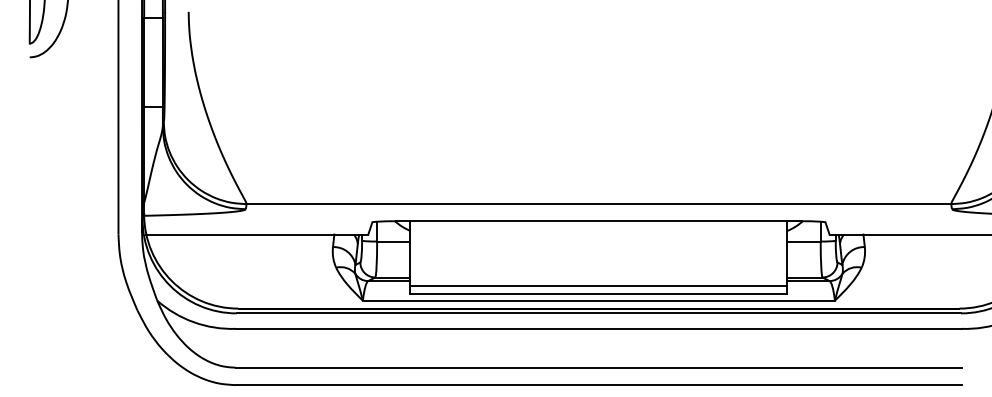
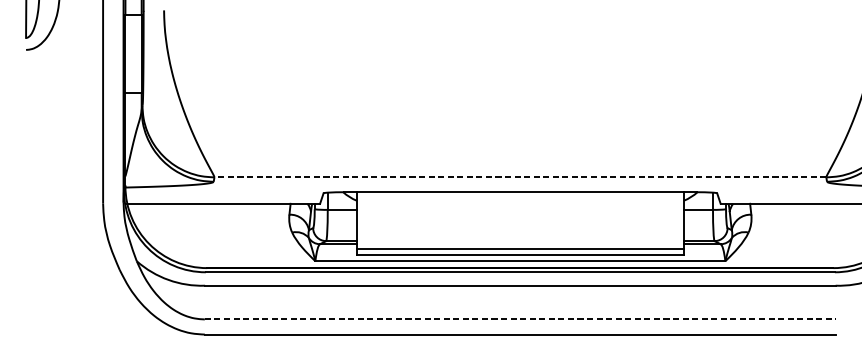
line: (598, 204) -> (520, 177), solid -> dashed
line: (599, 367) -> (520, 319), solid -> dashed

